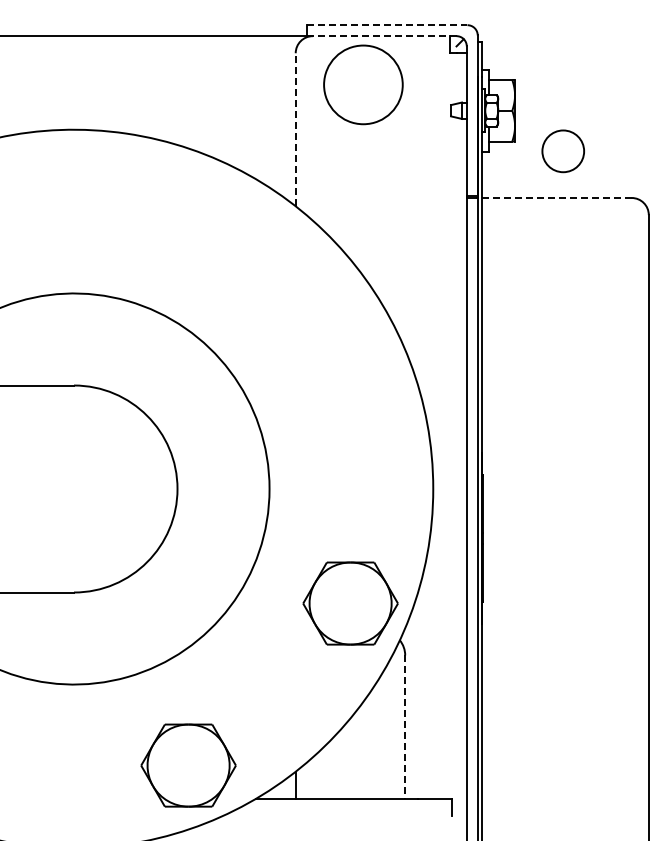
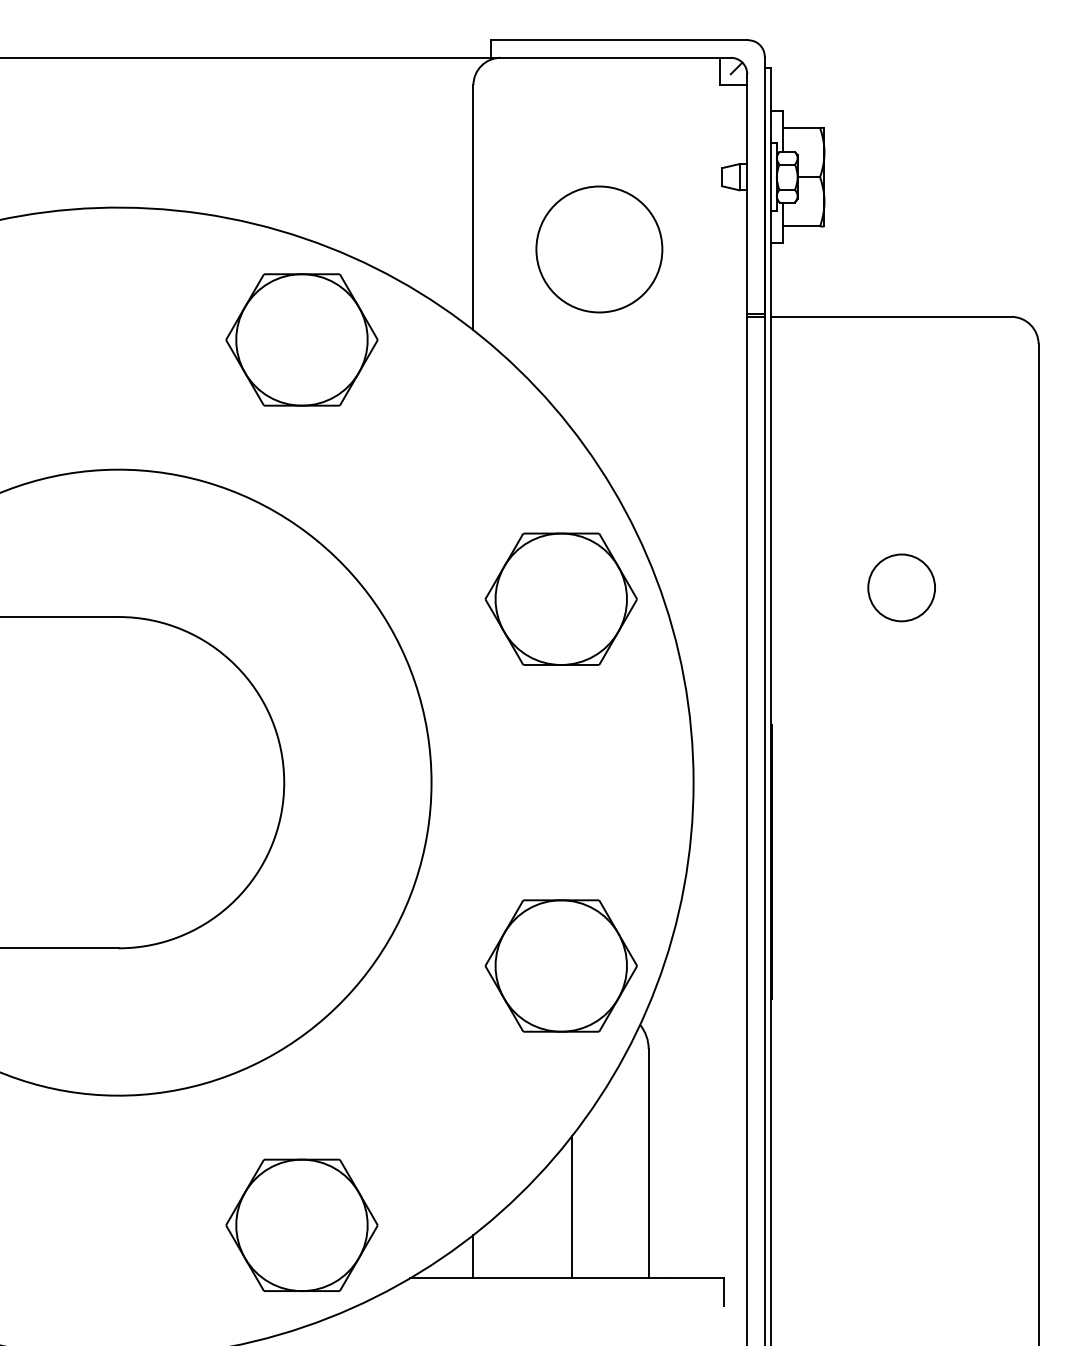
line: (387, 25) -> (620, 40), dashed -> solid
line: (381, 36) -> (610, 58), dashed -> solid
circle: (363, 84) -> (599, 248), moved
line: (295, 129) -> (473, 207), dashed -> solid
circle: (562, 151) -> (900, 588), moved
line: (556, 197) -> (890, 316), dashed -> solid
part: (188, 212) -> (301, 340), added
part: (350, 374) -> (561, 599), added
line: (405, 727) -> (649, 1164), dashed -> solid
line: (357, 753) -> (572, 1205), added

